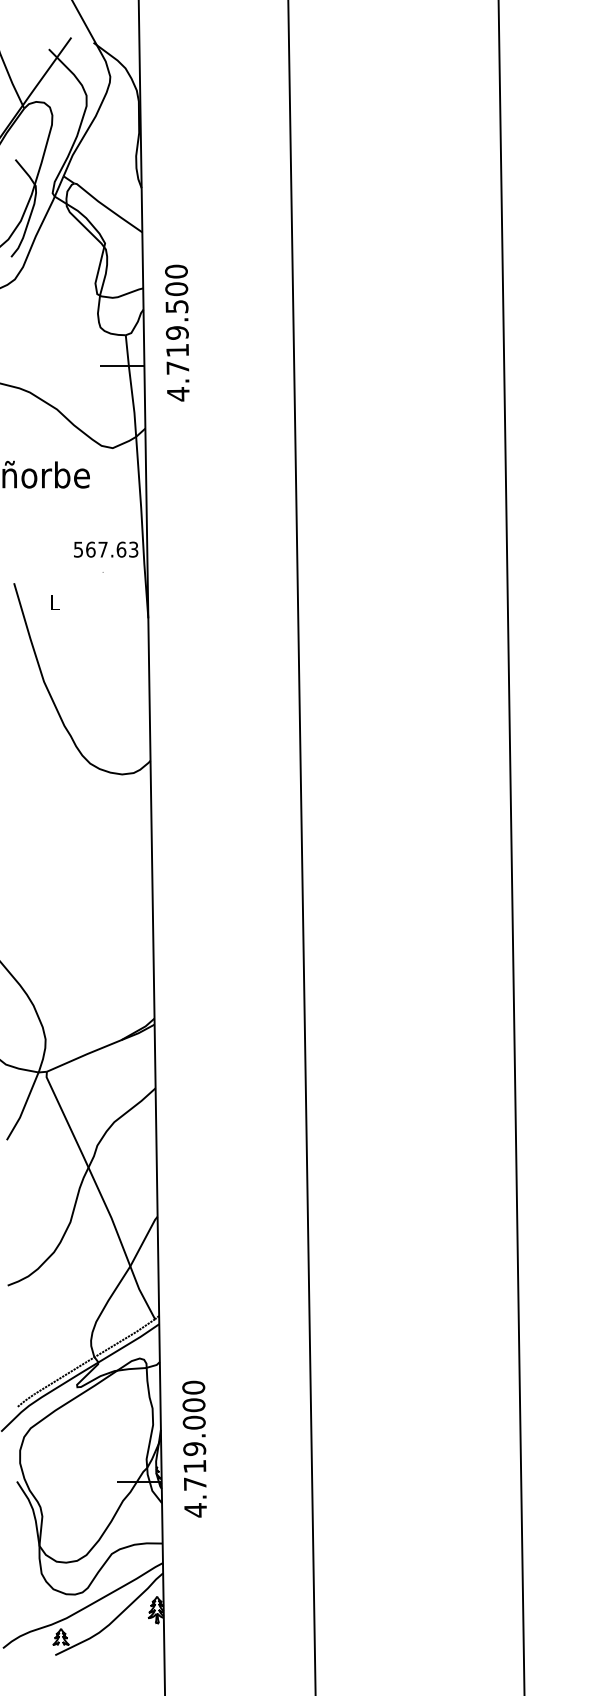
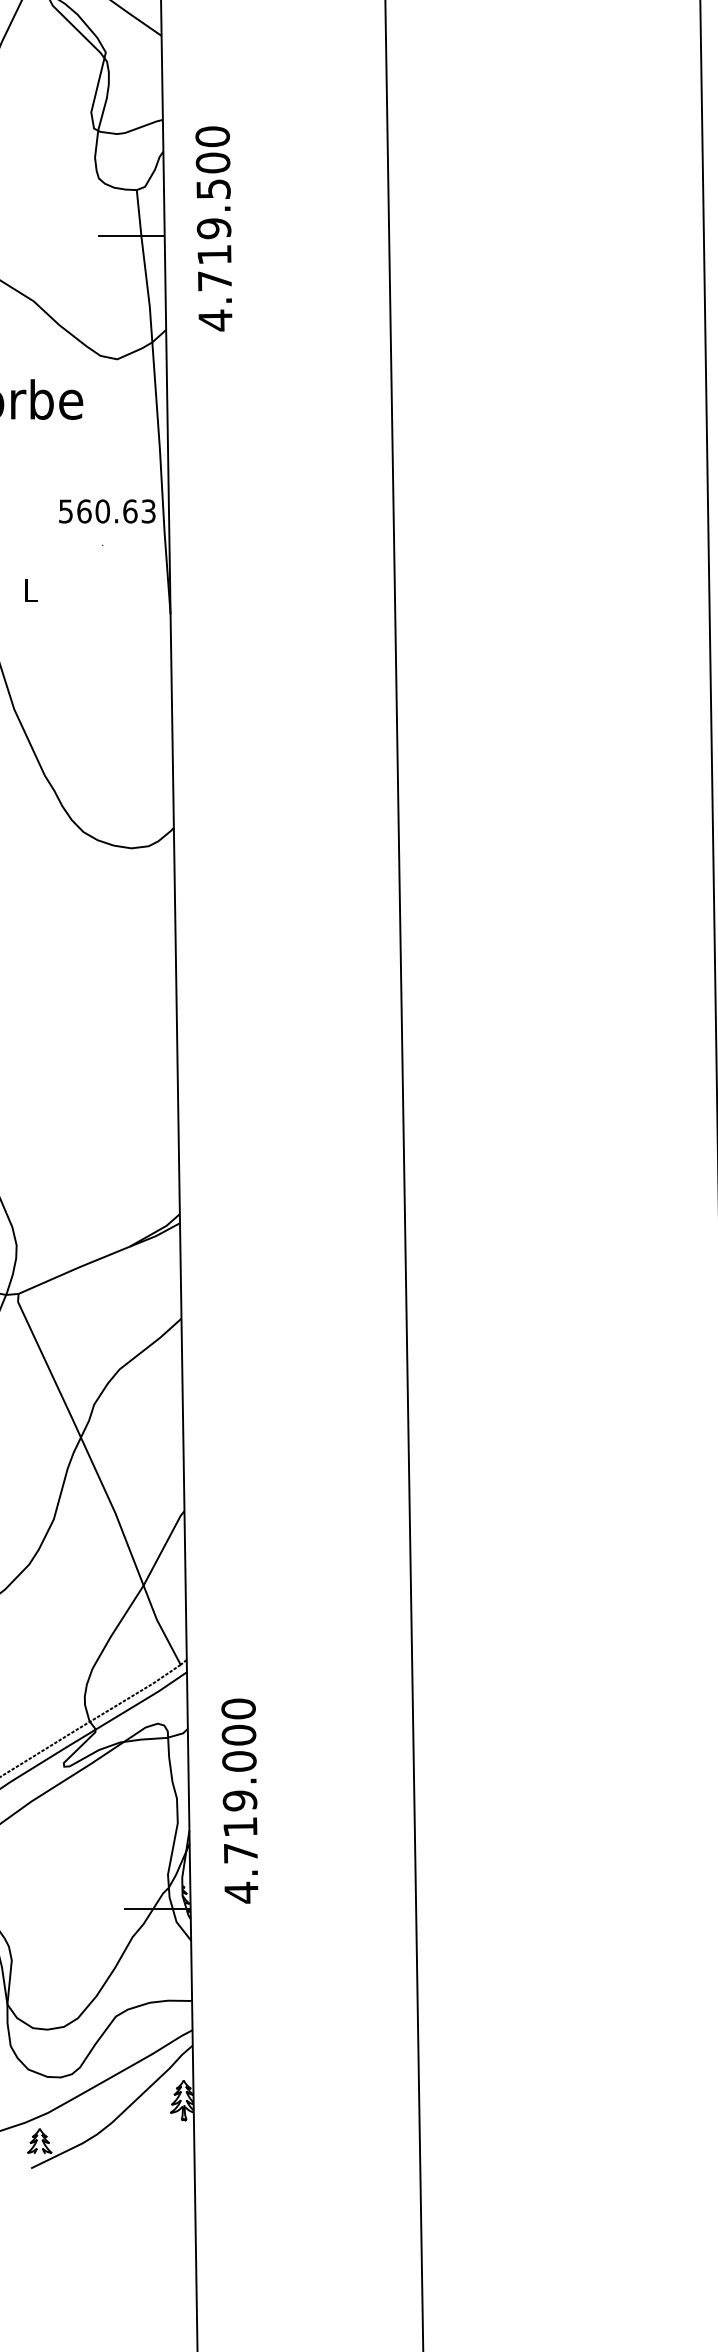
text: (177, 332) -> (214, 227), moved
text: (102, 549) -> (101, 511), 567.63 -> 560.63
text: (194, 1448) -> (239, 1800), moved

